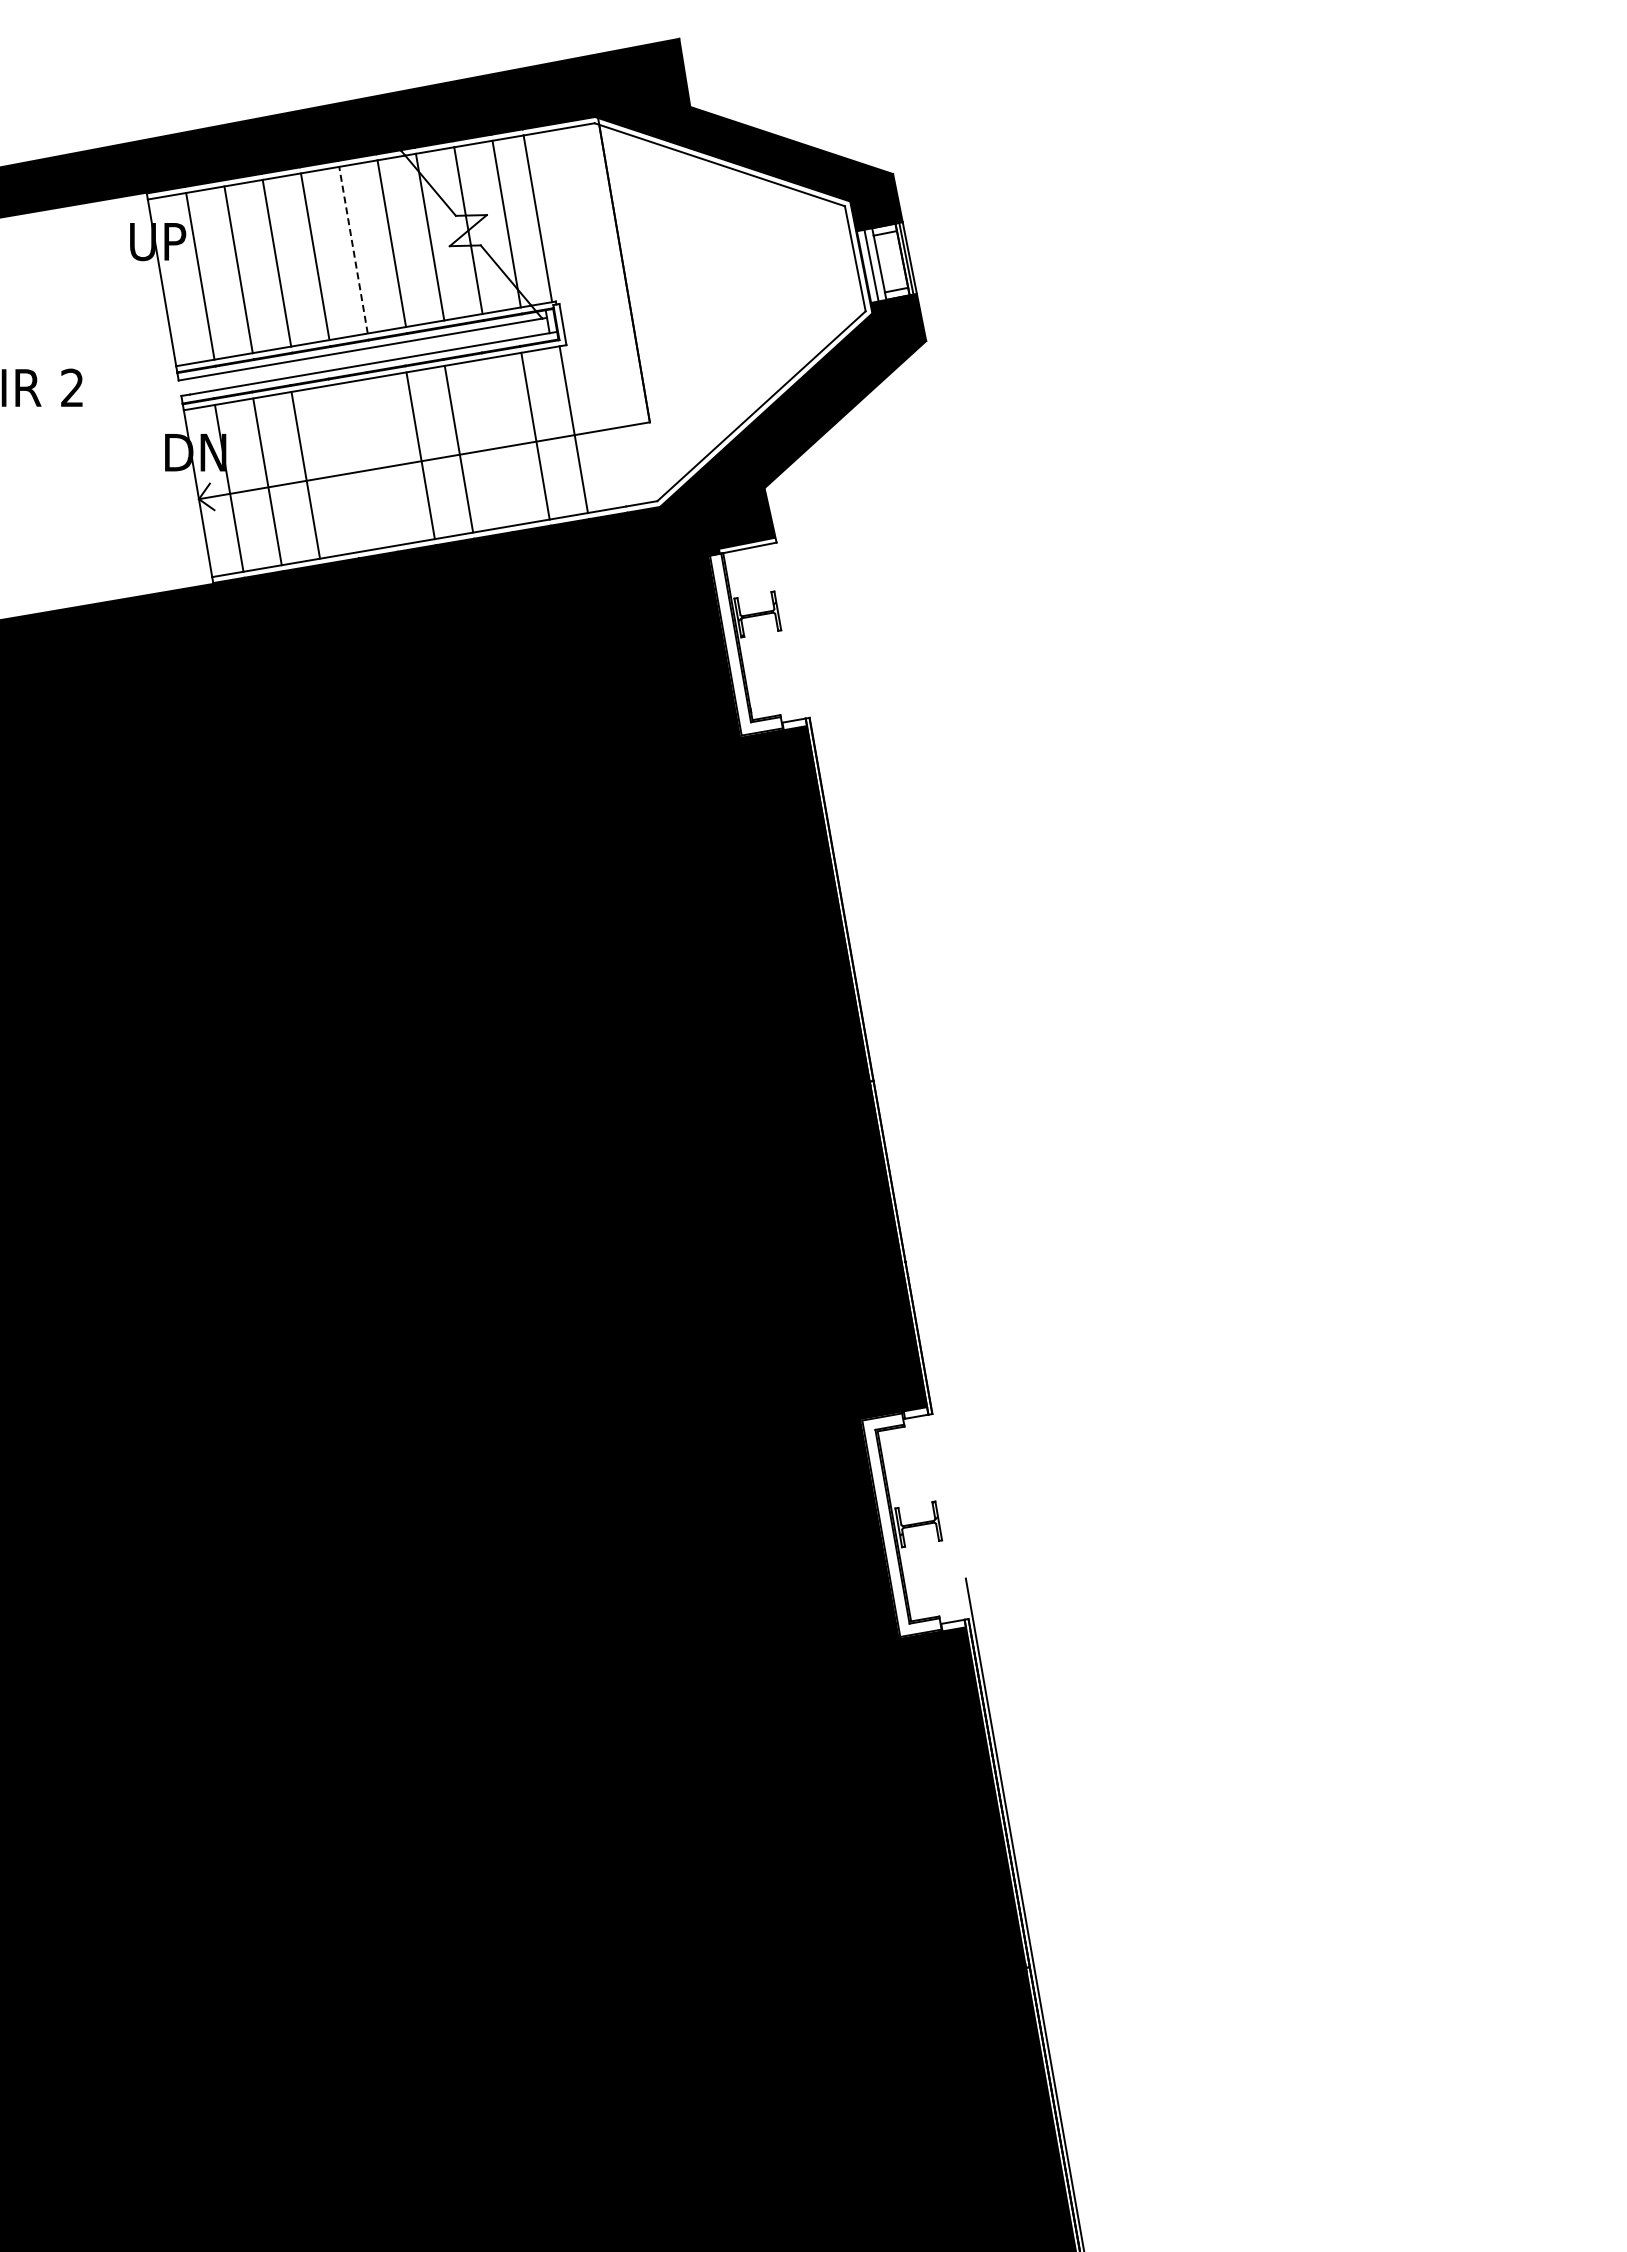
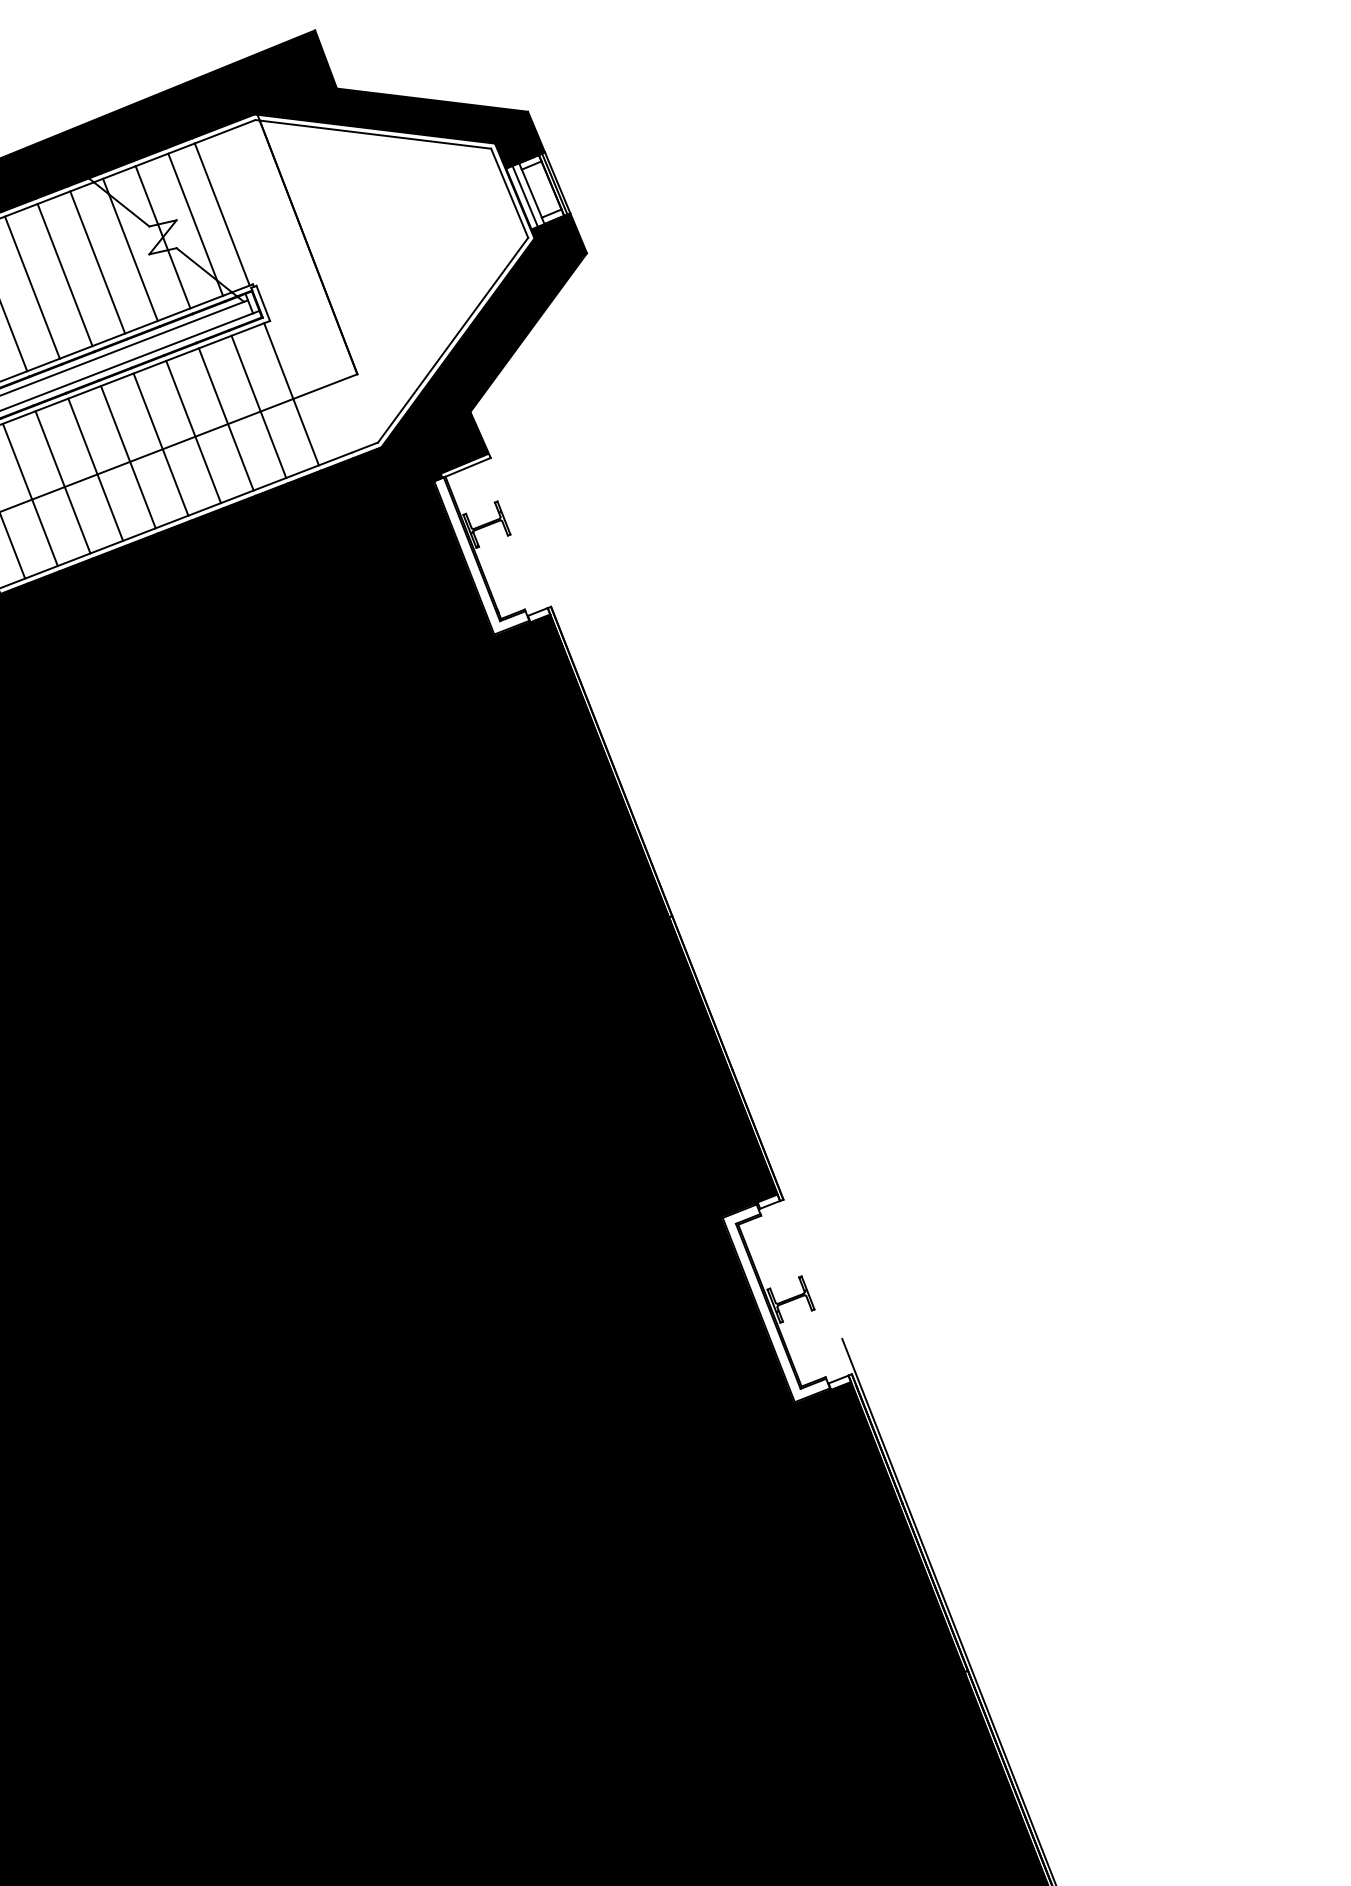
line: (353, 250) -> (65, 275), dashed -> solid
line: (497, 442) -> (226, 419), added
line: (382, 461) -> (128, 456), added
line: (343, 468) -> (95, 469), added

